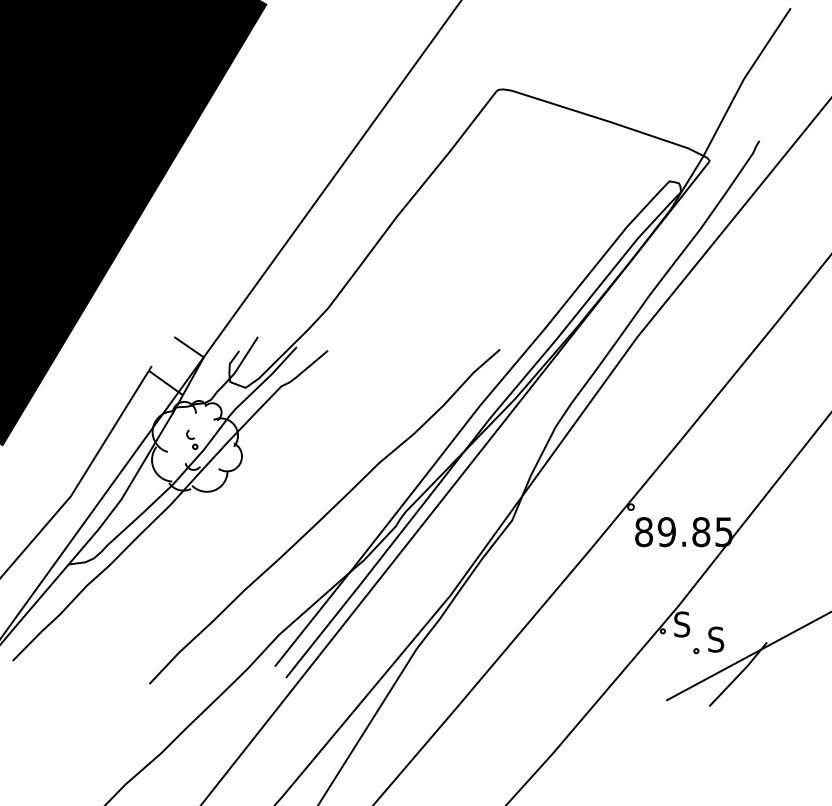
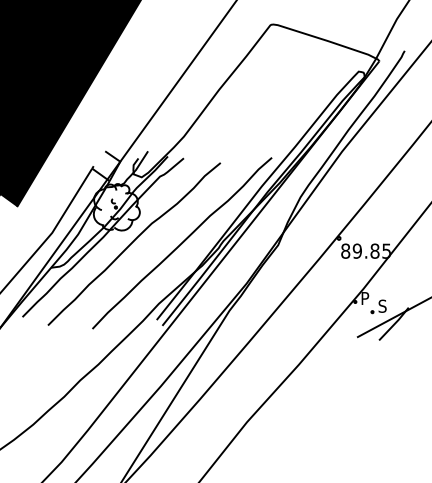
curve: (229, 515) -> (133, 242), added
text: (682, 624) -> (365, 298), S -> P

